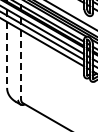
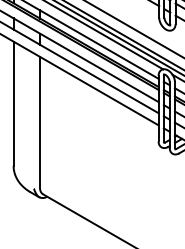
line: (7, 54) -> (14, 102), dashed -> solid
line: (21, 64) -> (40, 121), dashed -> solid

